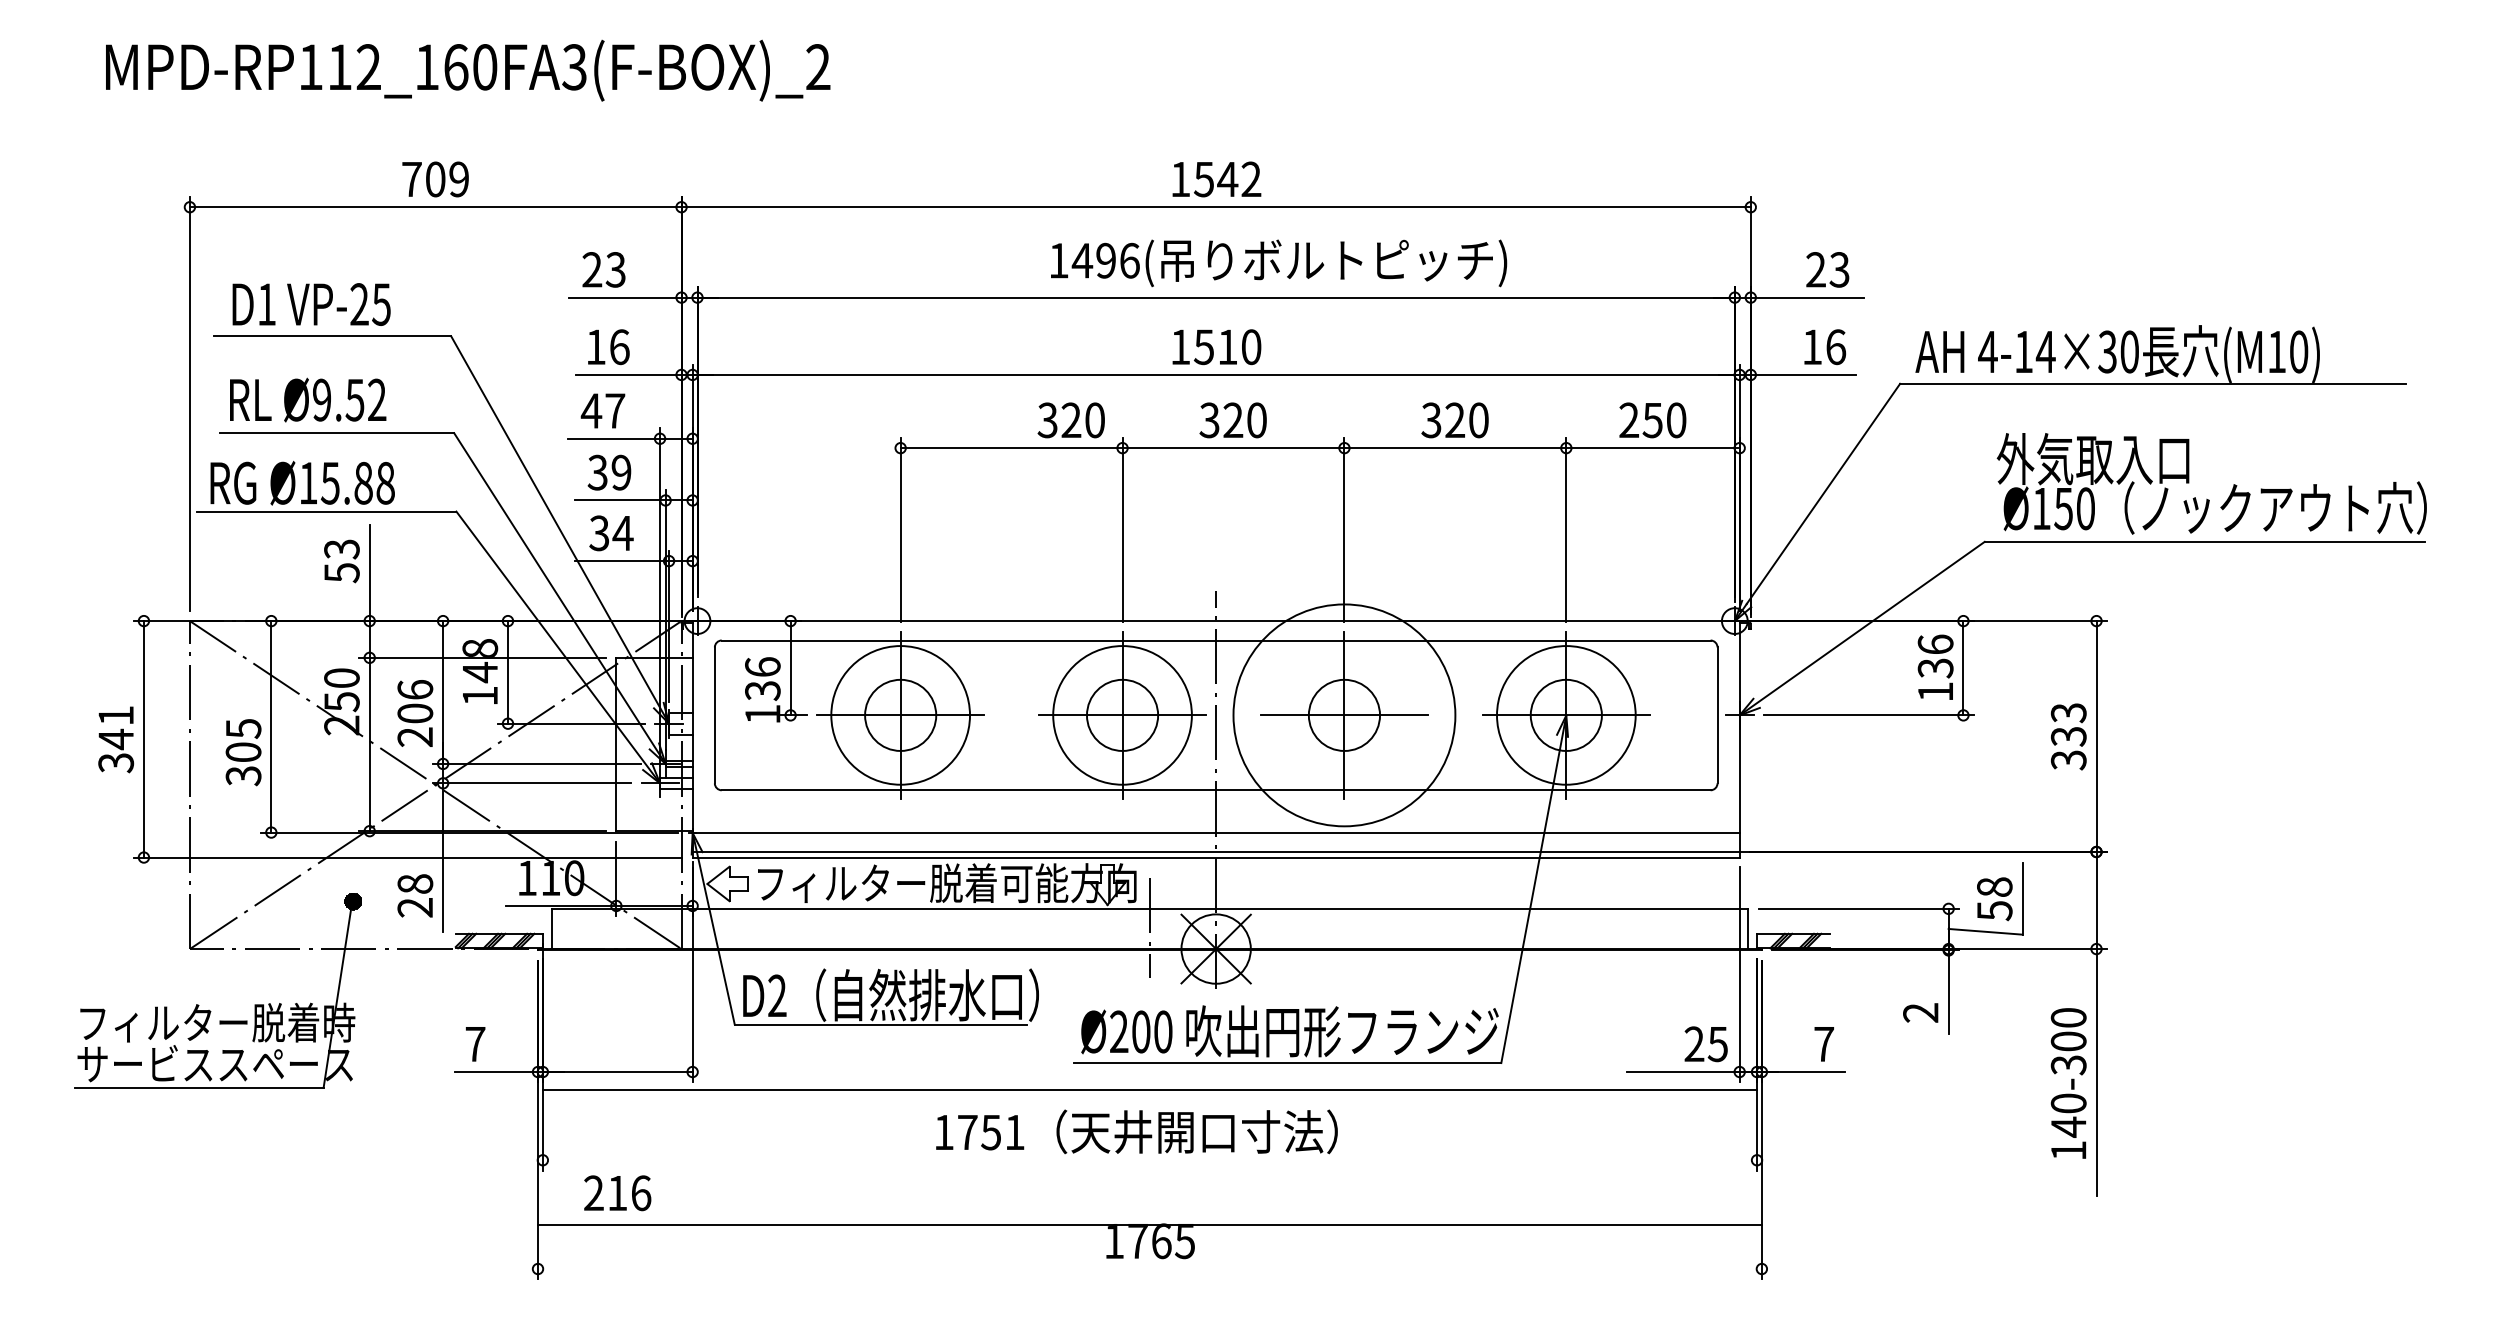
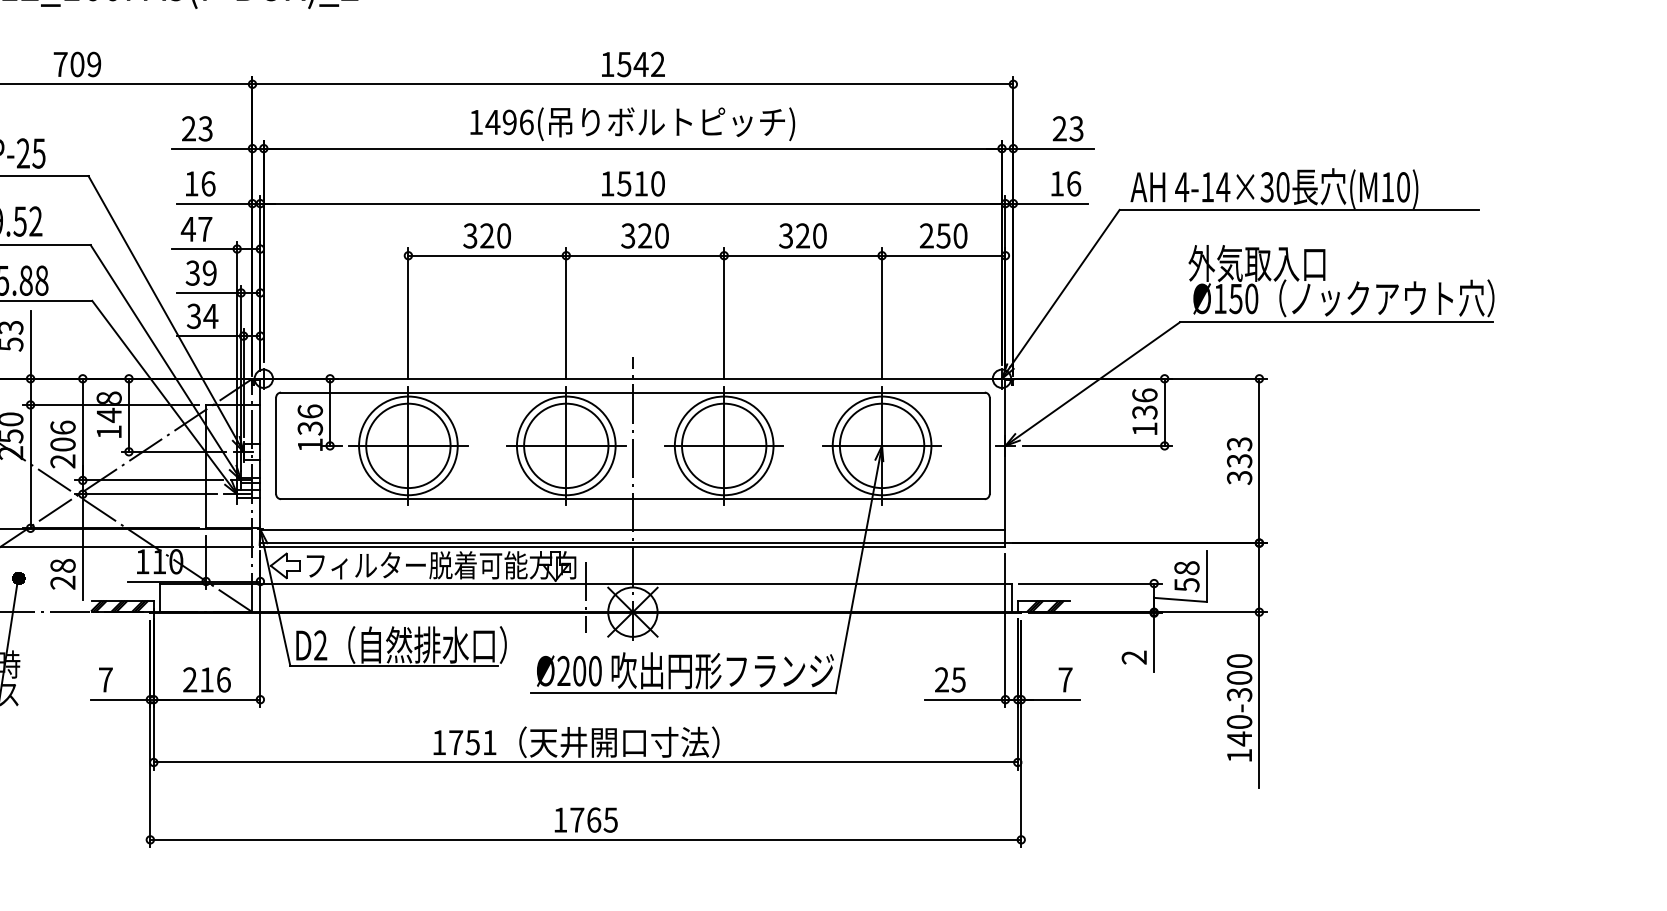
text: (1279, 263) -> (633, 124), moved
text: (1070, 420) -> (486, 236), moved
circle: (900, 715) -> (408, 445), size x1.67
circle: (1122, 715) -> (566, 445), size x1.67
circle: (1344, 715) -> (724, 445), size x0.62
circle: (1344, 715) -> (724, 445), size x1.67
circle: (1566, 715) -> (882, 445), size x1.67
text: (1705, 1044) -> (949, 680), moved
line: (1149, 1090) -> (585, 762), moved
text: (617, 1193) -> (206, 680), moved
line: (1149, 1225) -> (585, 840), moved

